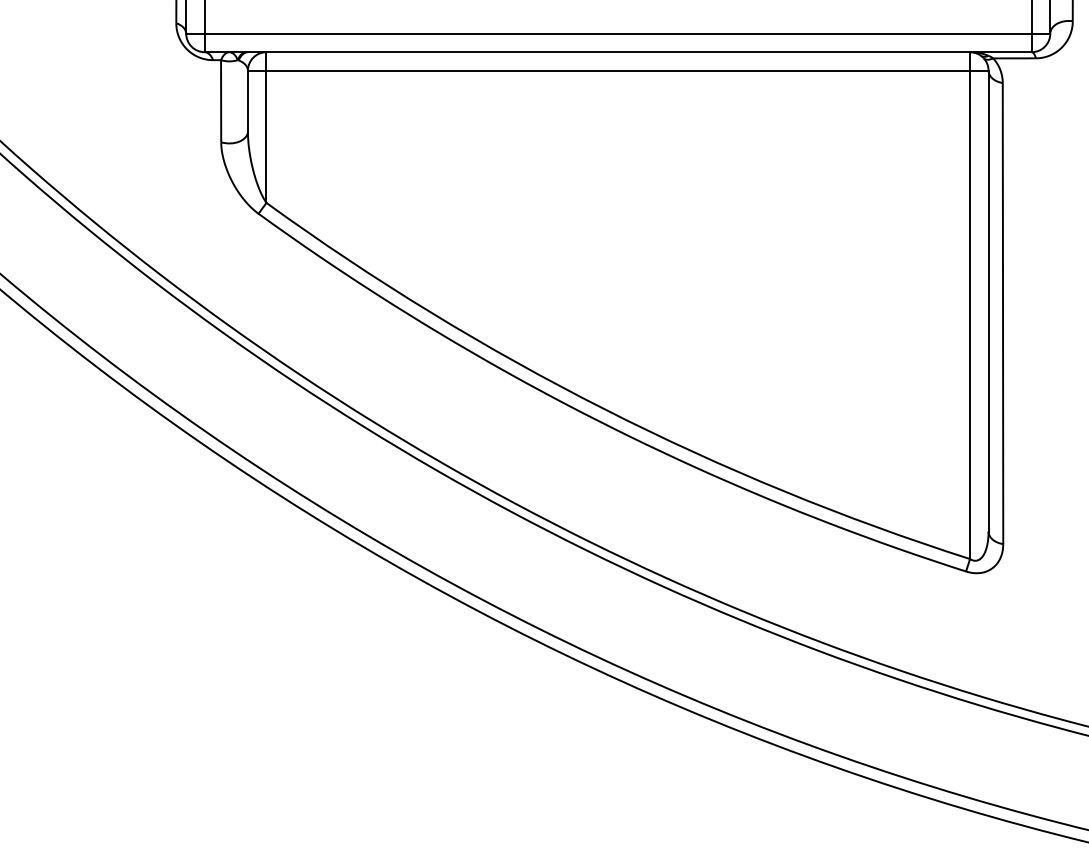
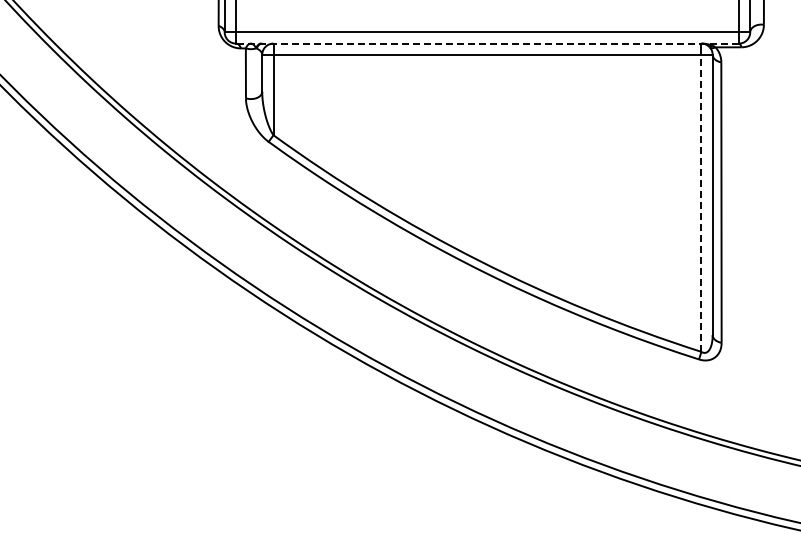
line: (618, 52) -> (487, 43), solid -> dashed
line: (970, 315) -> (701, 203), solid -> dashed

